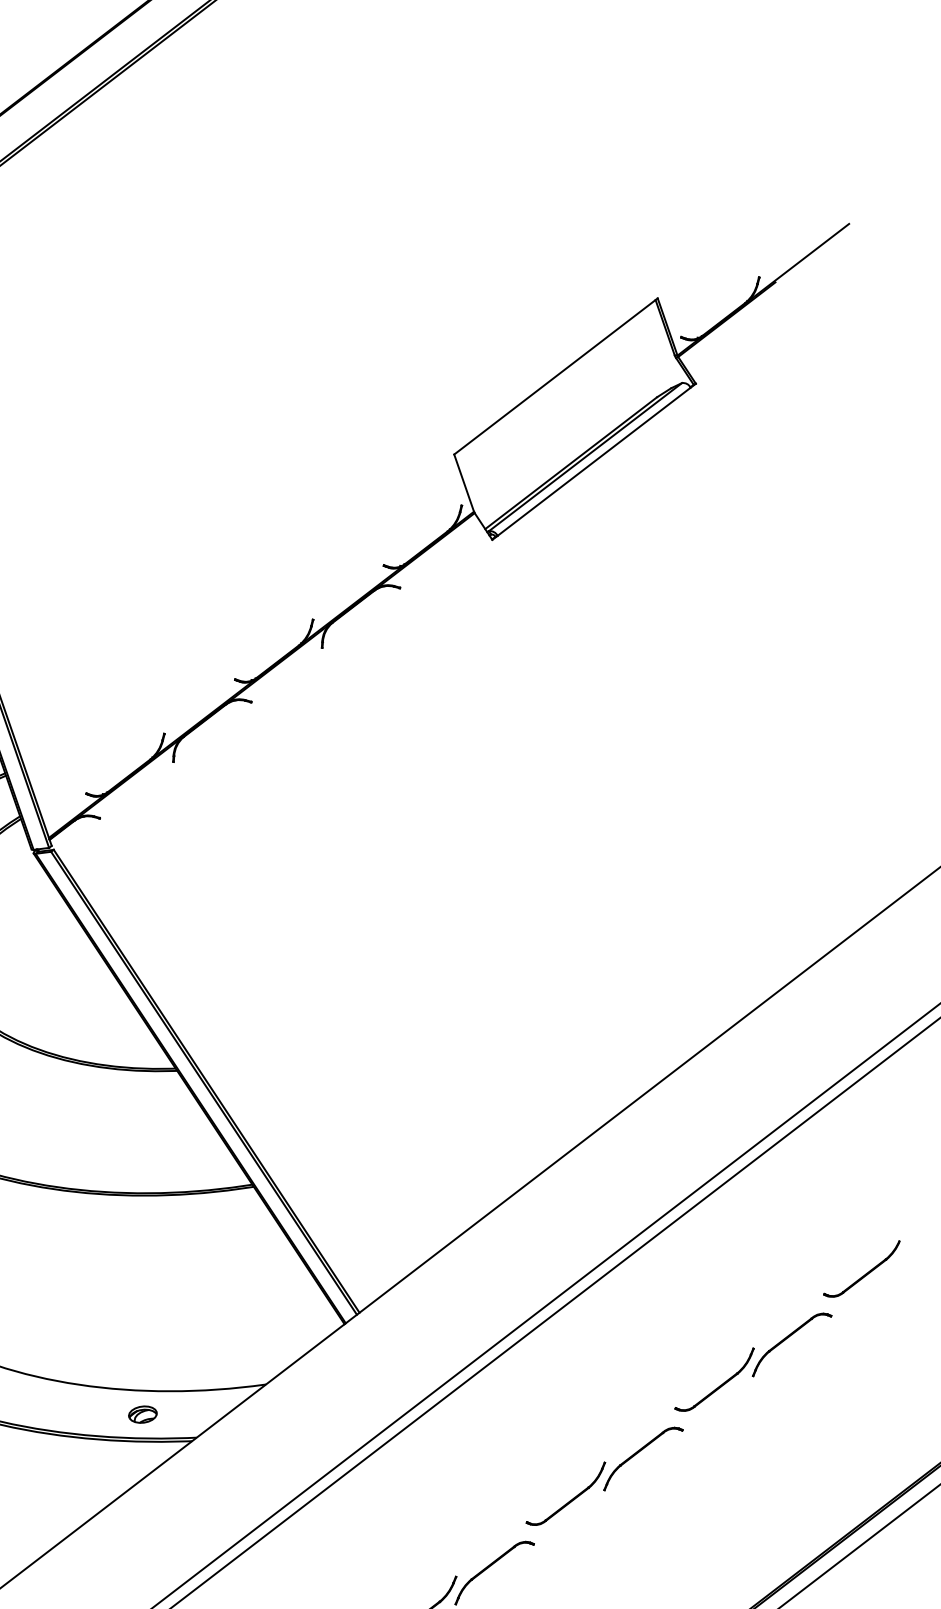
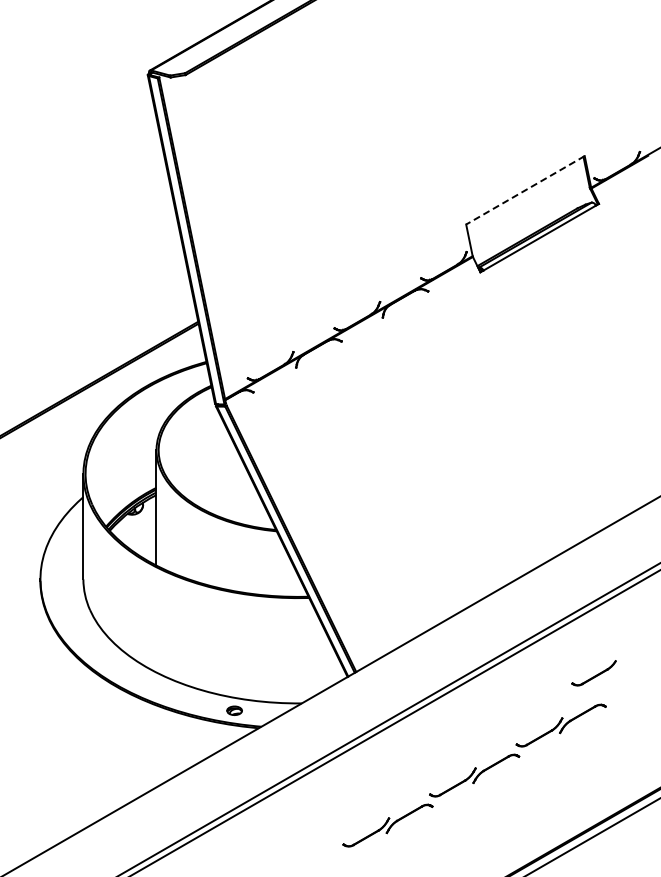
line: (556, 376) -> (525, 190), solid -> dashed
part: (860, 1270) -> (593, 673), moved

